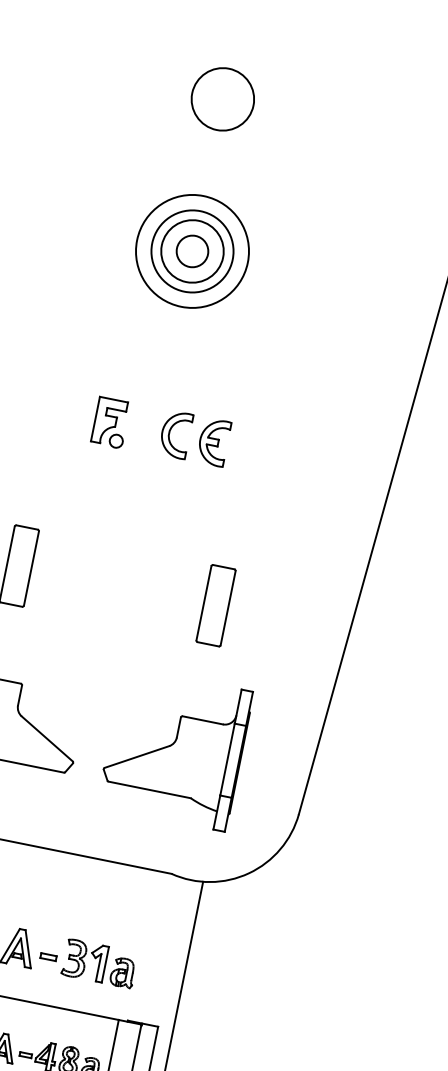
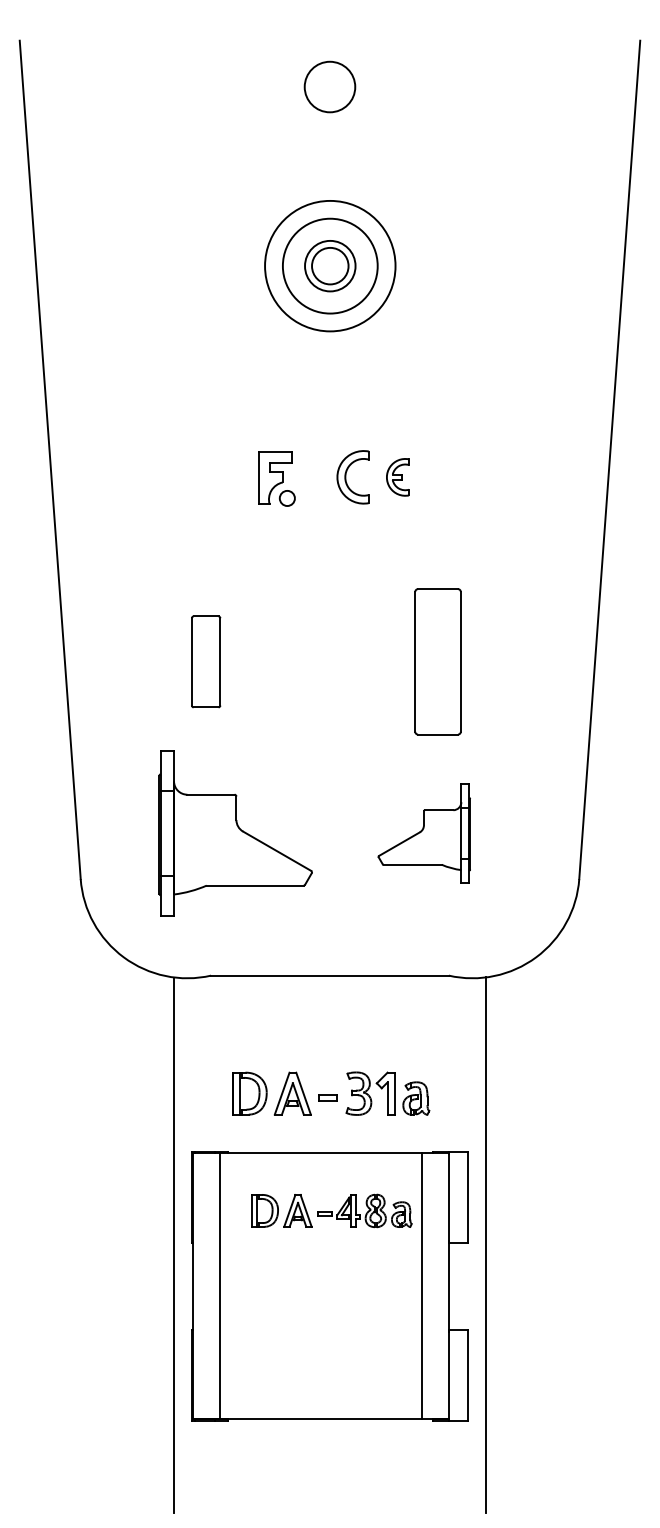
circle: (222, 98) -> (329, 86), size x0.7
circle: (192, 251) -> (330, 266), size x0.7
part: (213, 442) -> (397, 477), size x0.7
part: (215, 605) -> (437, 661), size x1.6
part: (175, 749) -> (424, 833), size x0.6

